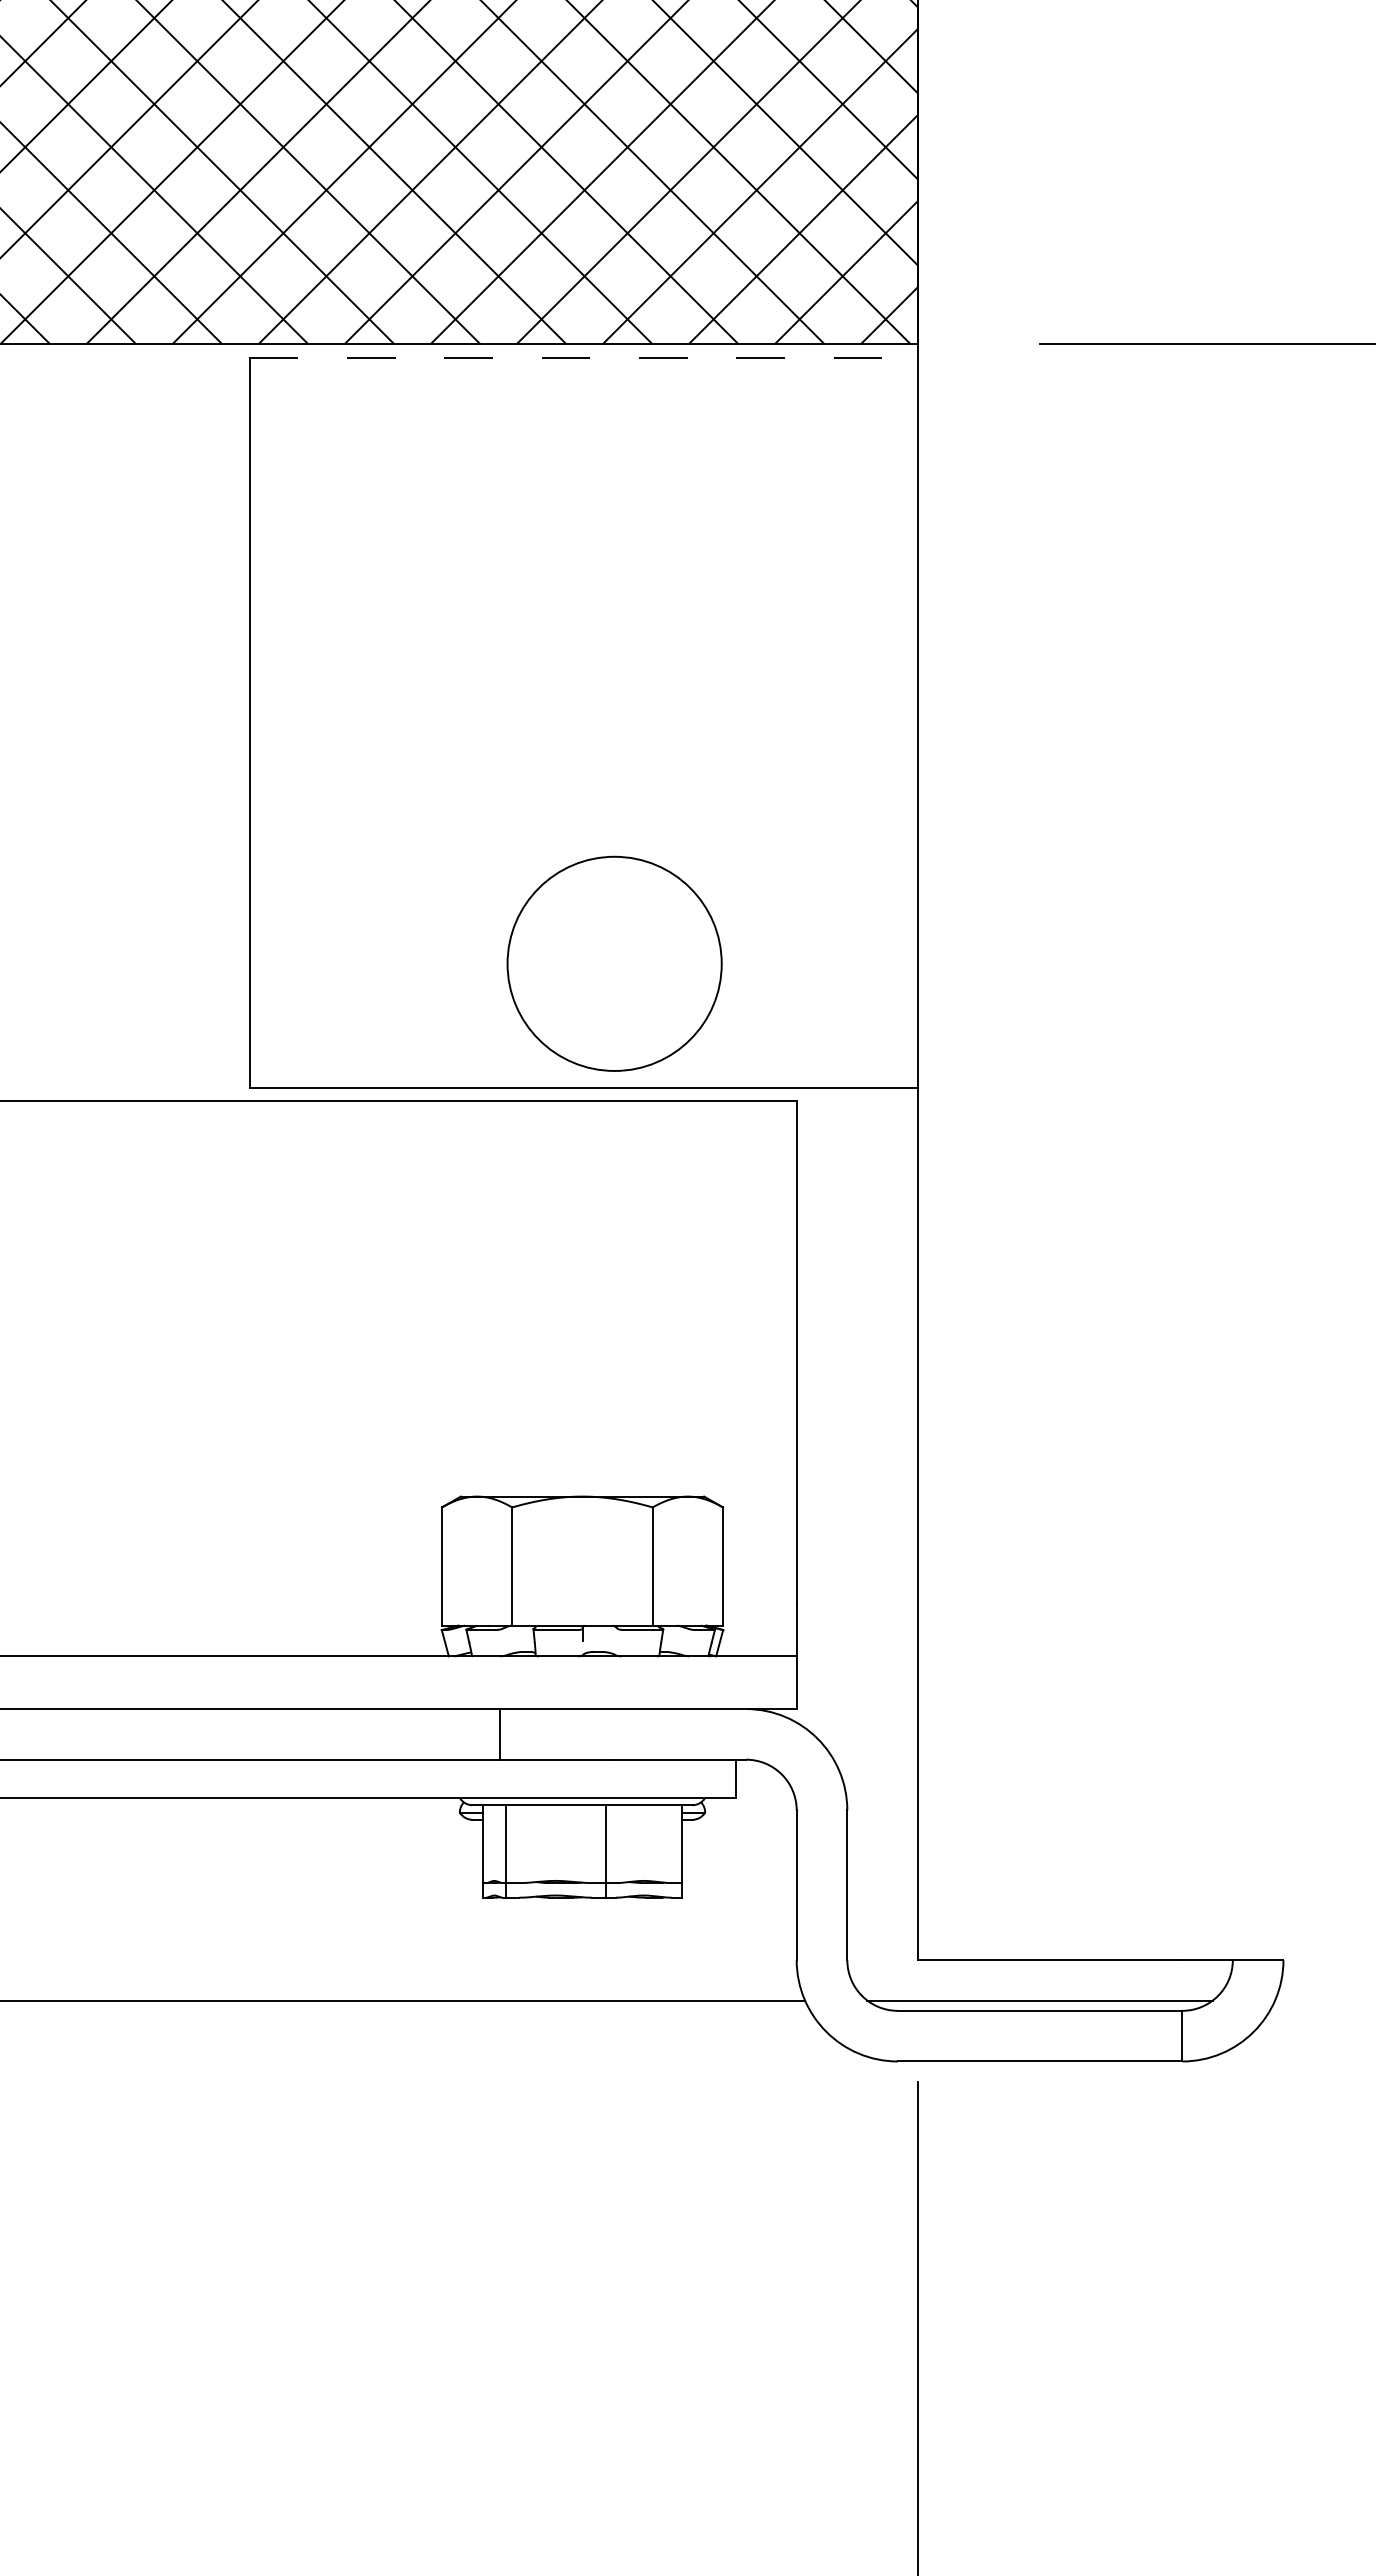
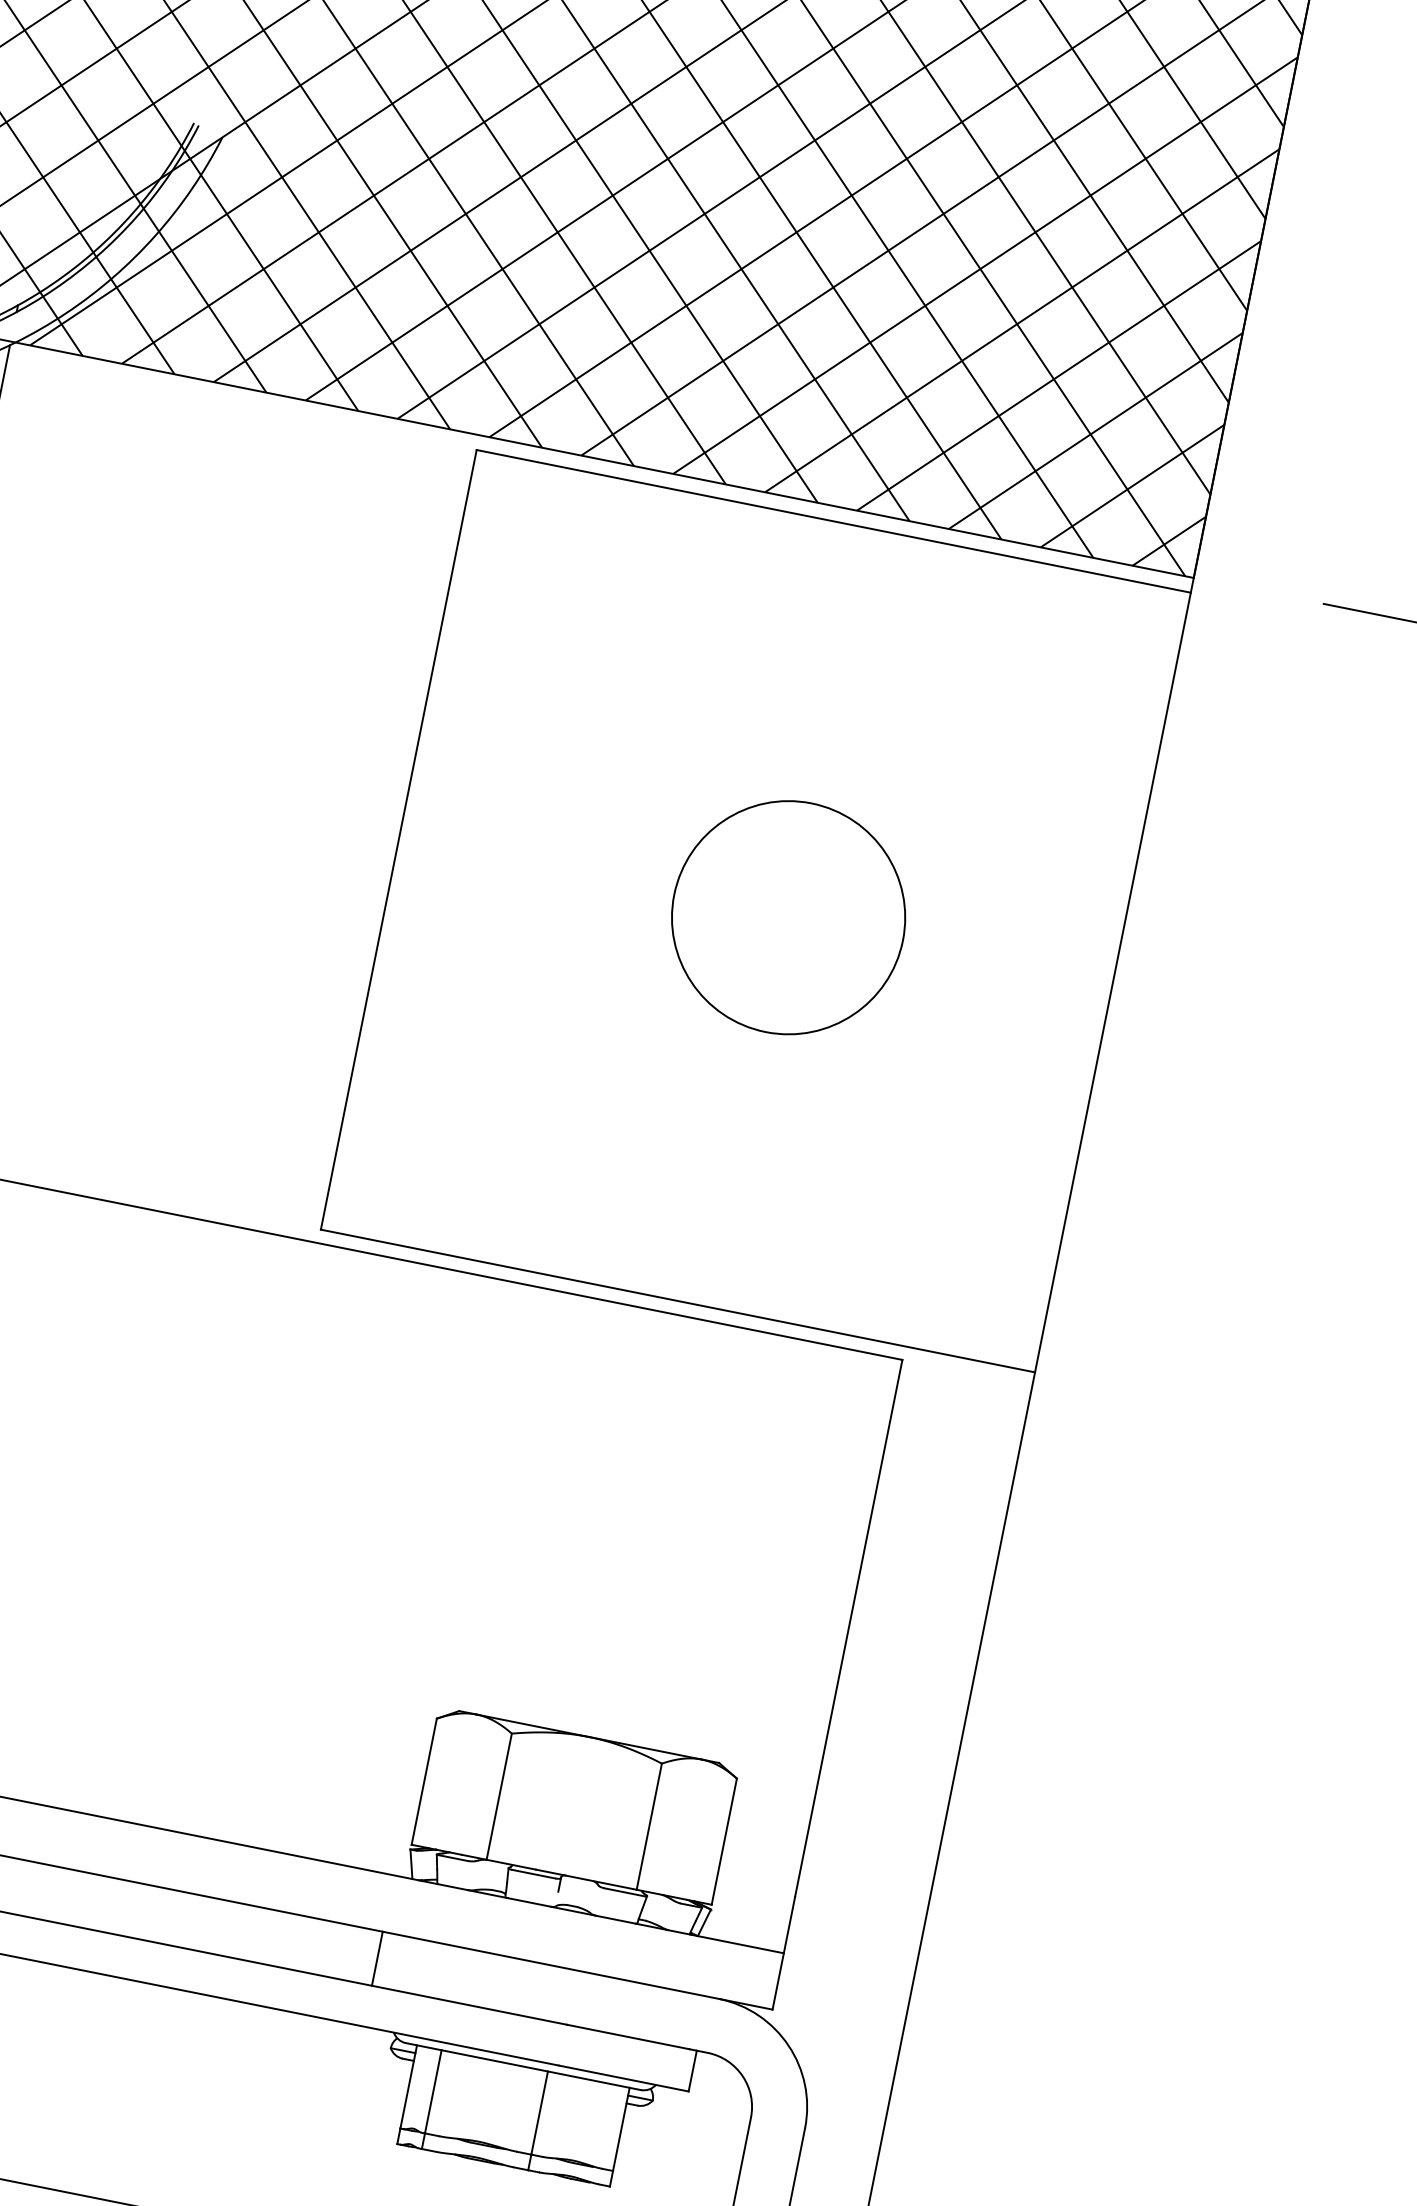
line: (584, 357) -> (834, 521), dashed -> solid
circle: (614, 963) -> (788, 917), moved
line: (499, 1734) -> (377, 1958), moved

